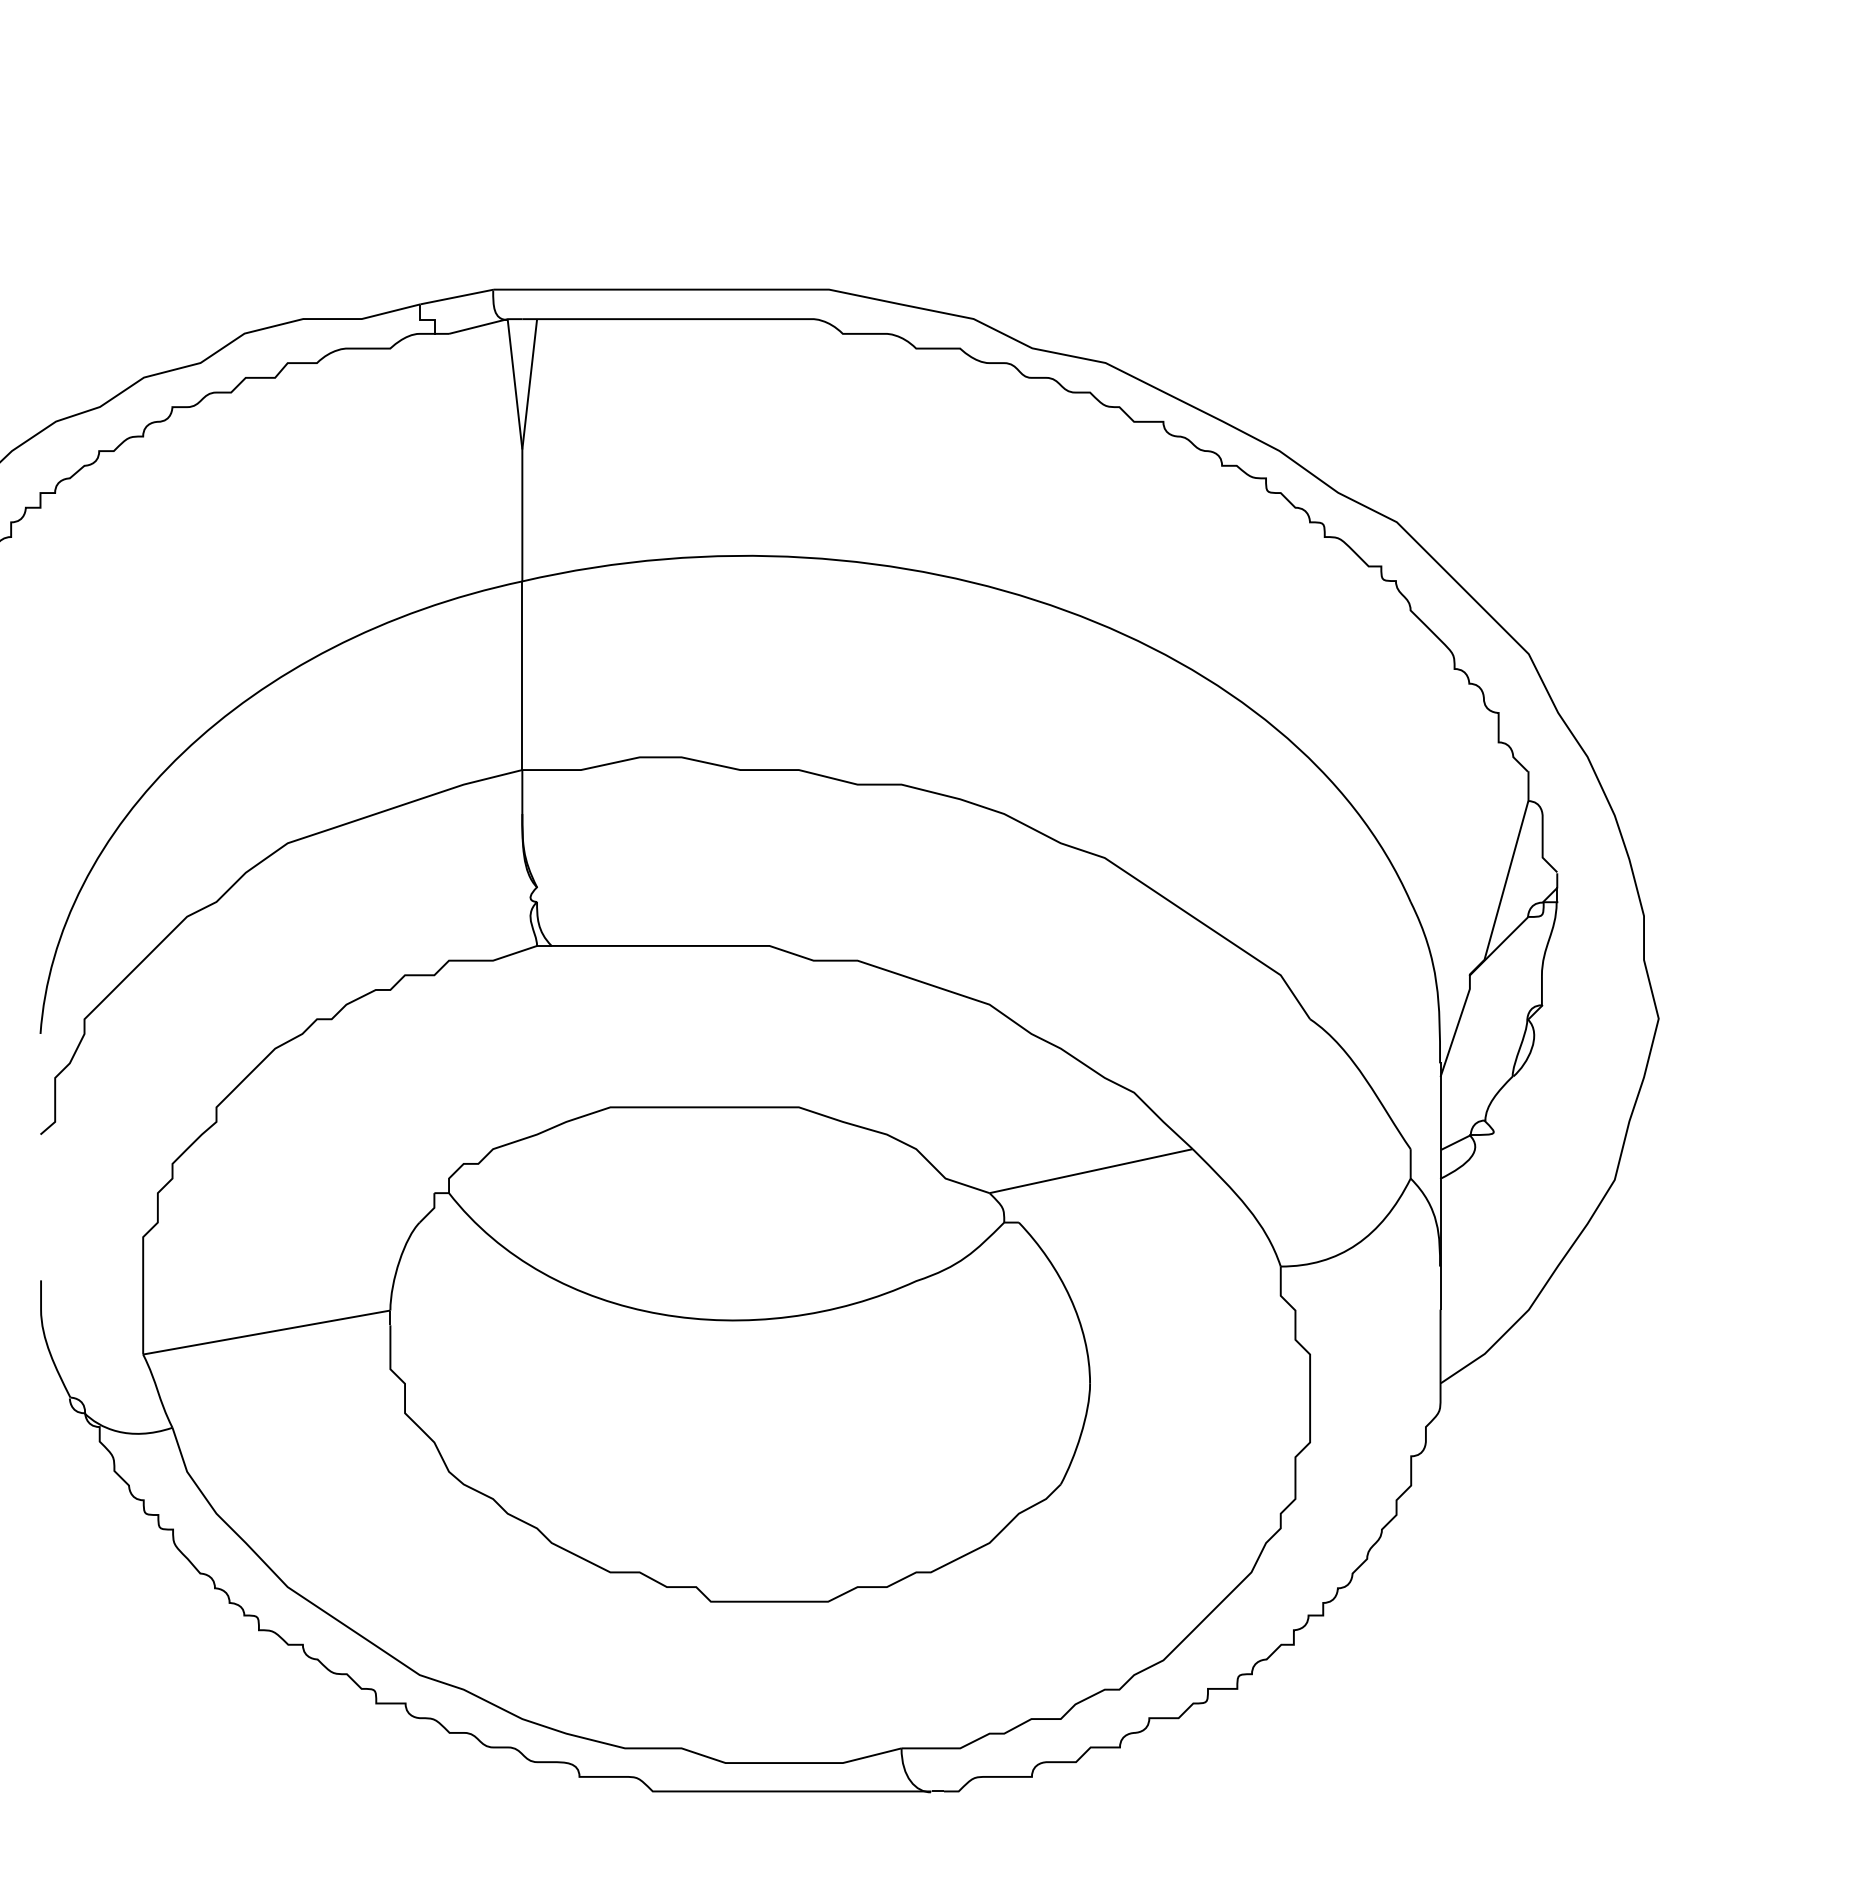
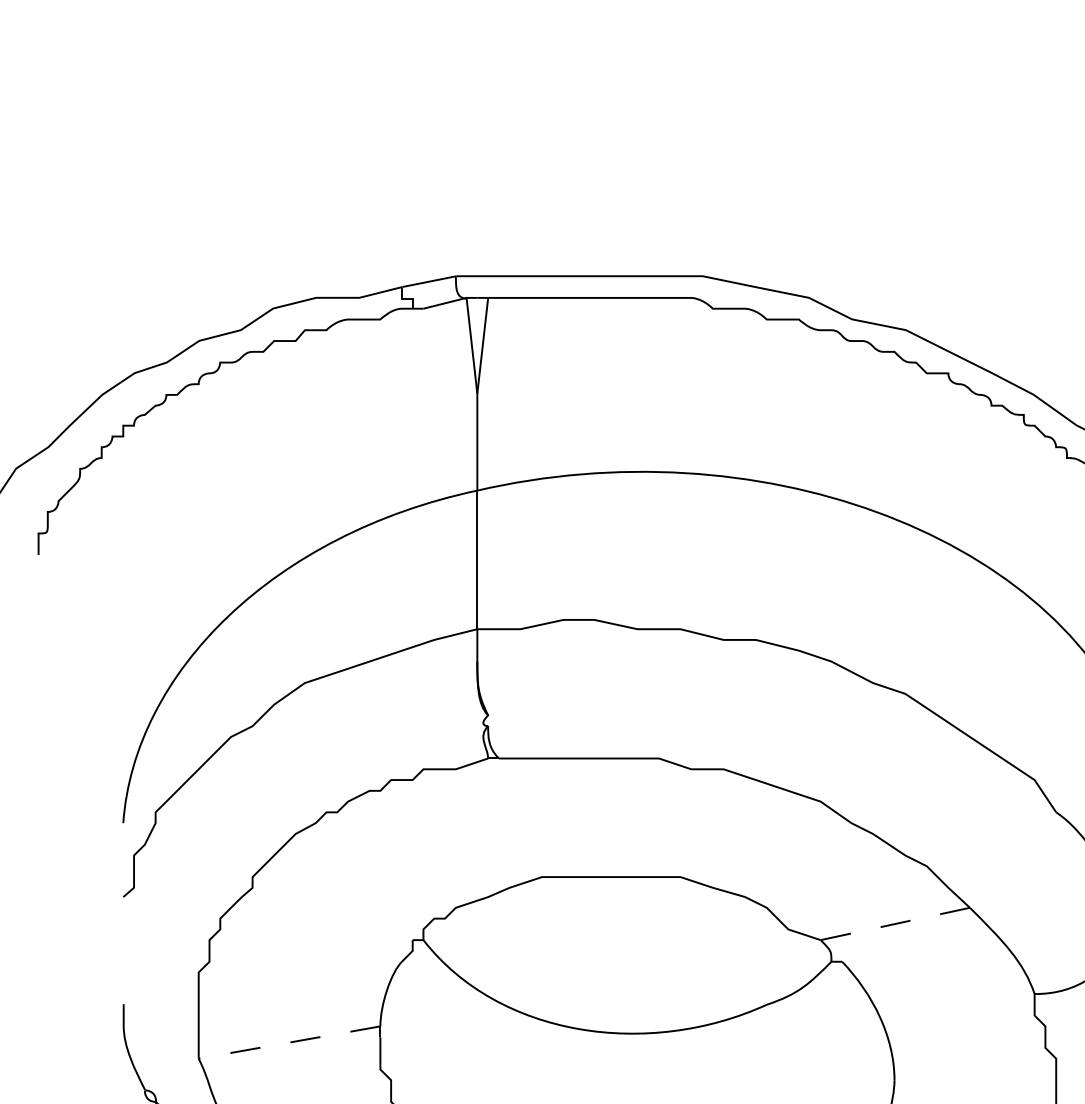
line: (1091, 1171) -> (895, 924), solid -> dashed
line: (266, 1332) -> (289, 1042), solid -> dashed

